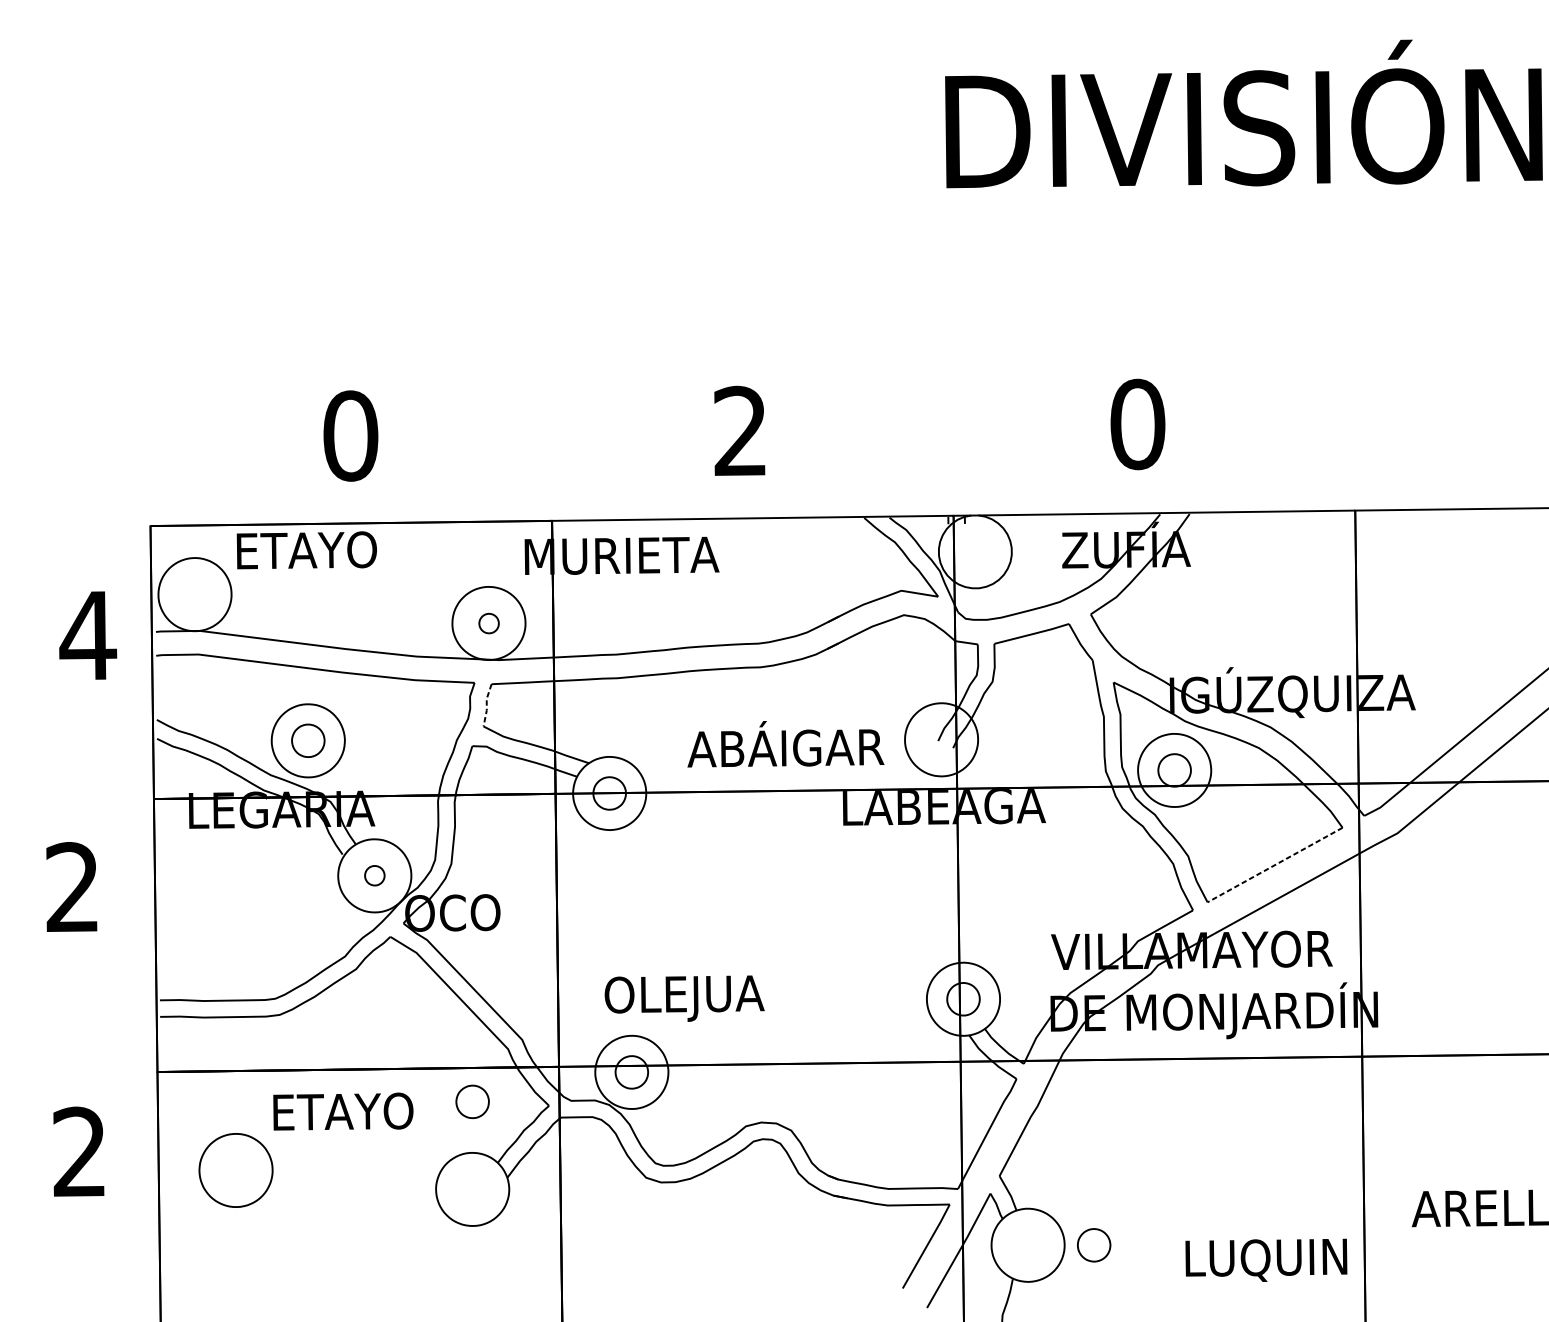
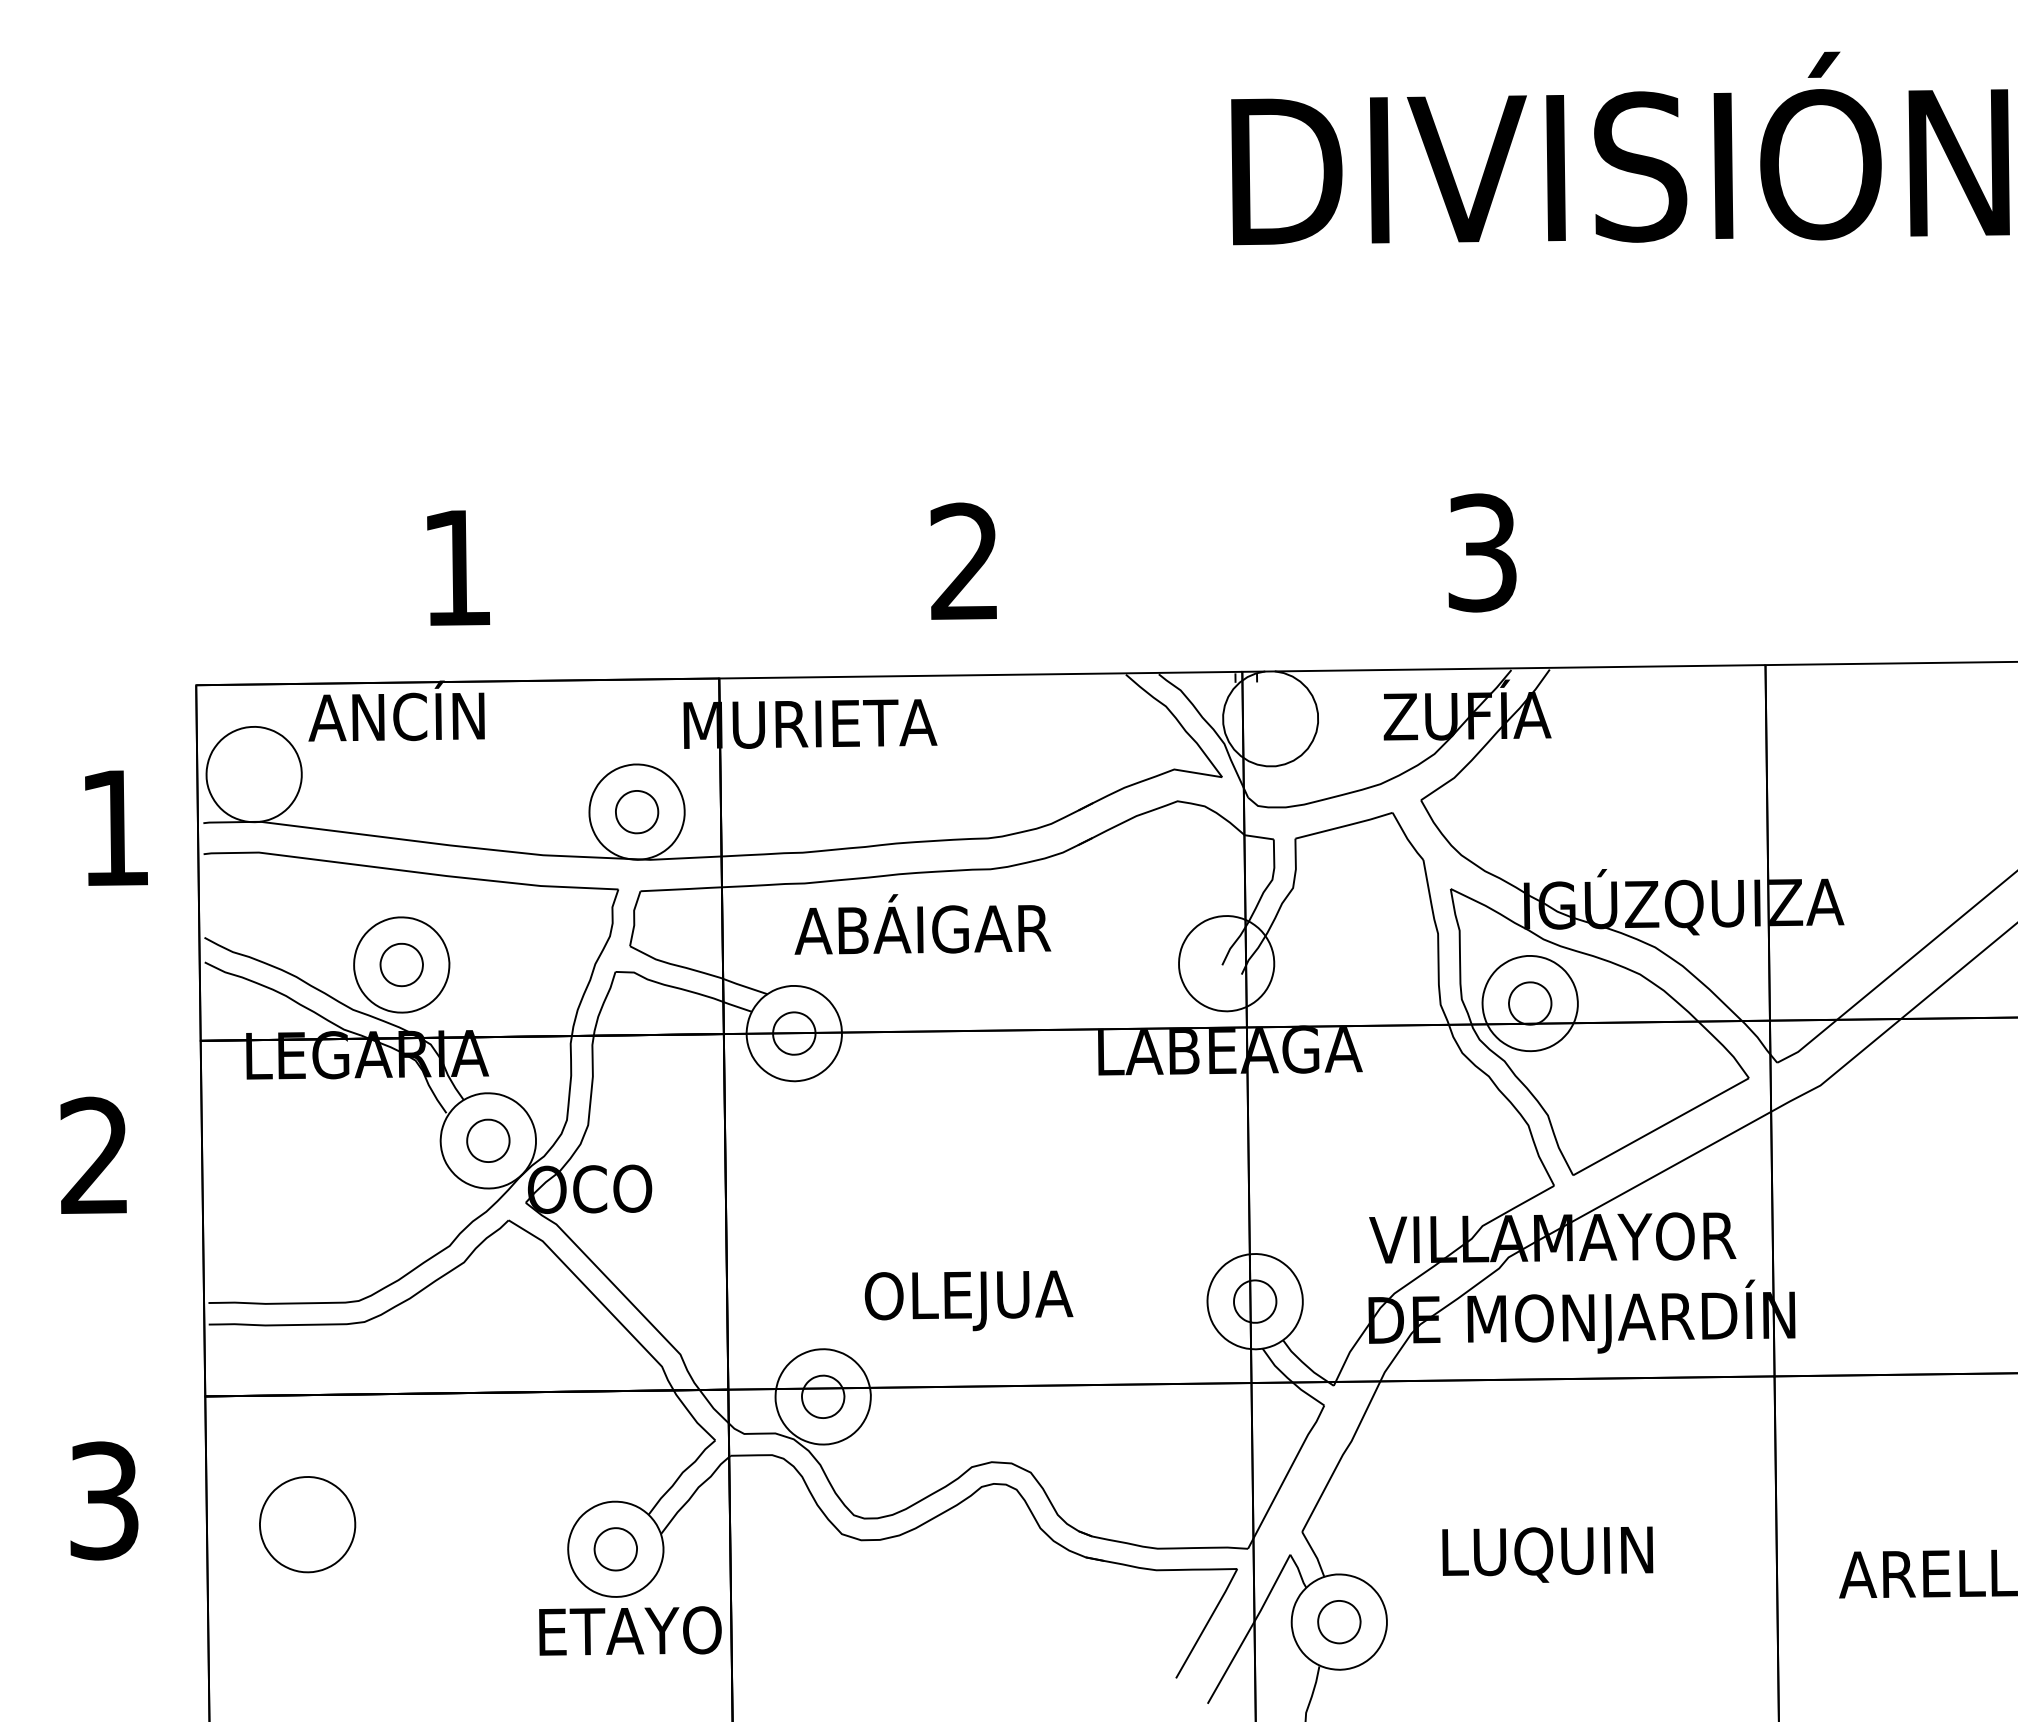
text: (1138, 424) -> (1482, 552), 0 -> 3
text: (350, 435) -> (456, 567), 0 -> 1
text: (306, 545) -> (399, 710), ETAYO -> ANCÍN
part: (489, 623) -> (637, 812), size x1.67
text: (87, 635) -> (114, 827), 4 -> 1
line: (486, 705) -> (634, 918), dashed -> solid
text: (785, 744) -> (922, 924), moved
line: (1274, 865) -> (1660, 1127), dashed -> solid
part: (374, 875) -> (488, 1140), size x1.67
text: (684, 998) -> (968, 1300), moved
part: (472, 1102) -> (615, 1549), moved
text: (343, 1111) -> (630, 1630), moved
text: (79, 1151) -> (103, 1500), 2 -> 3
part: (1094, 1245) -> (1339, 1622), moved
text: (1266, 1260) -> (1547, 1554), moved

